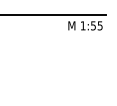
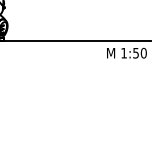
text: (99, 25) -> (143, 52), 1:55 -> 1:50

